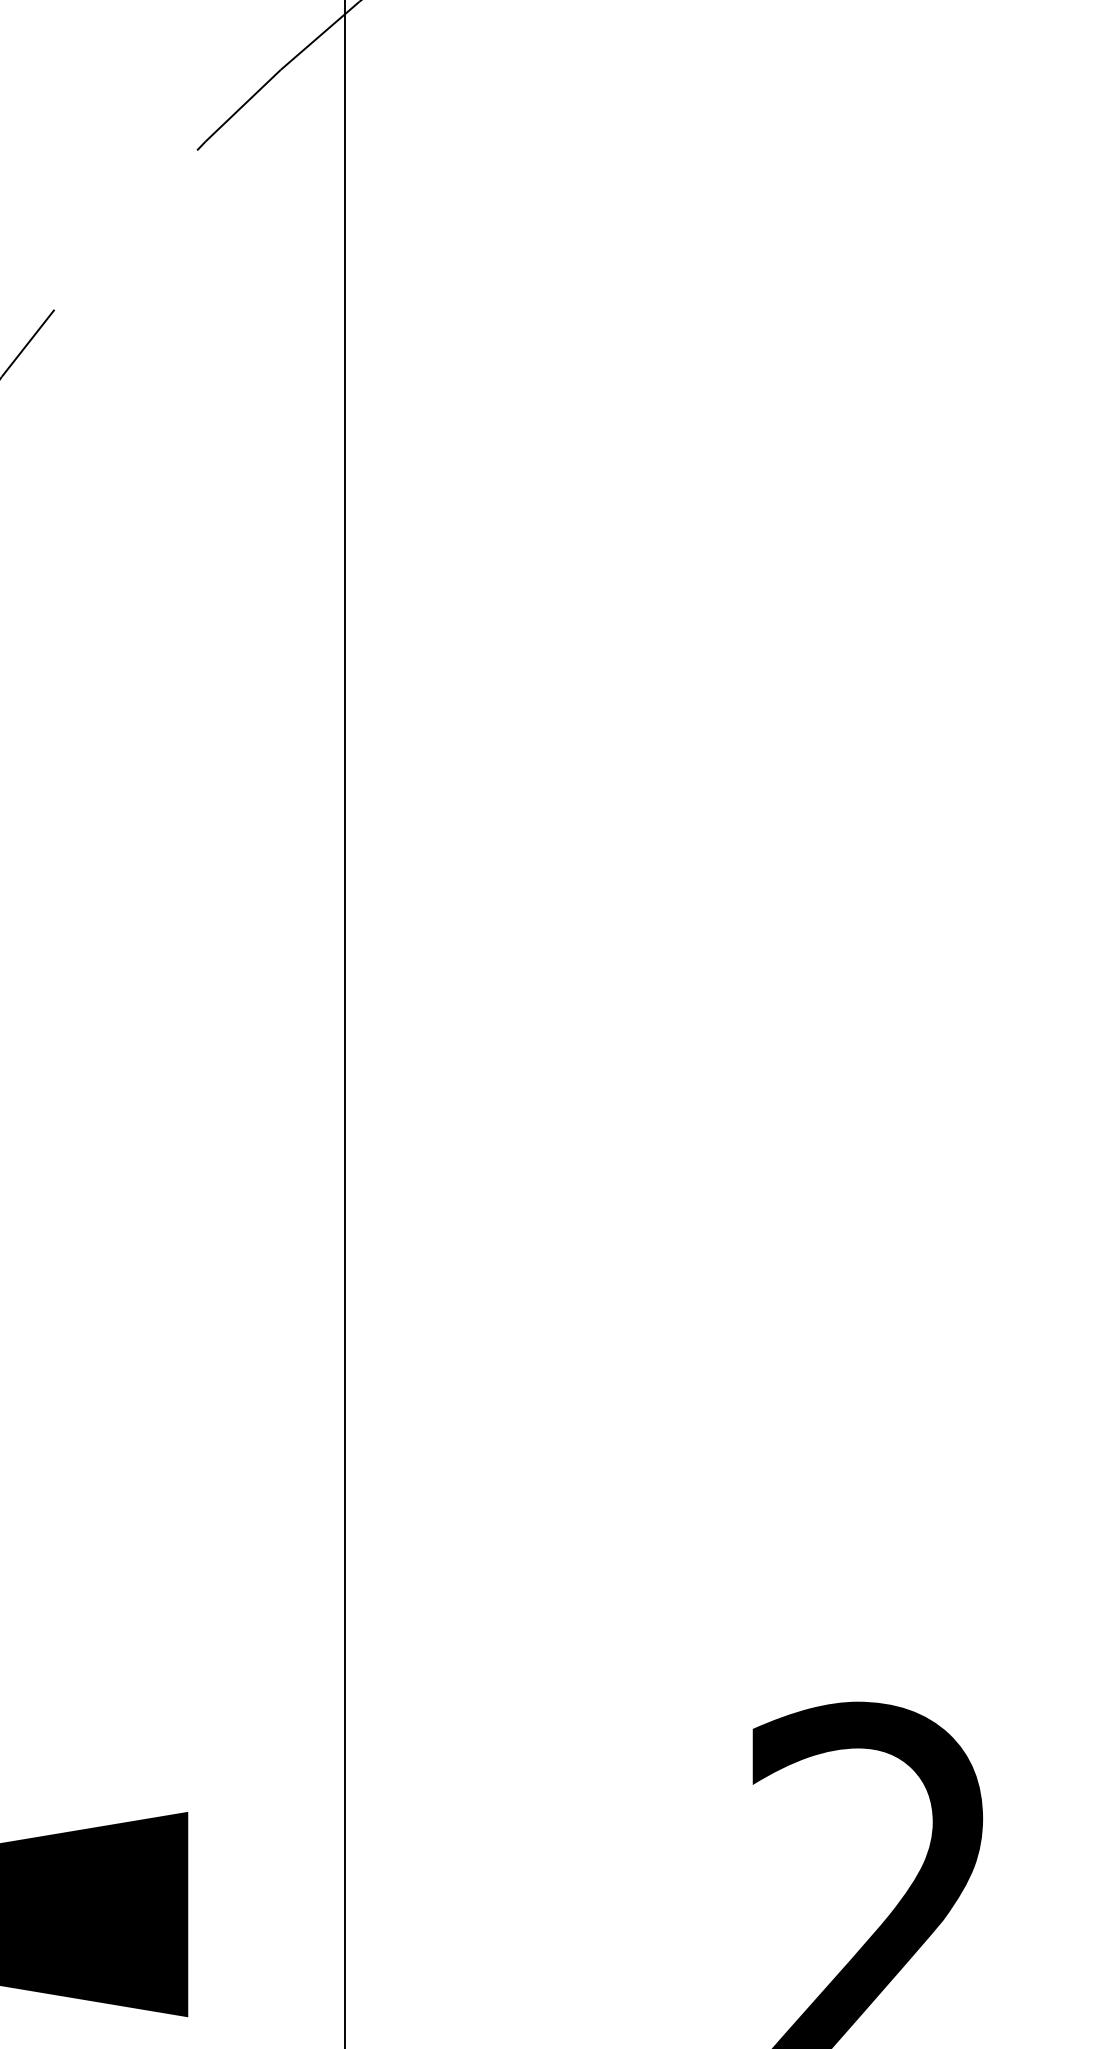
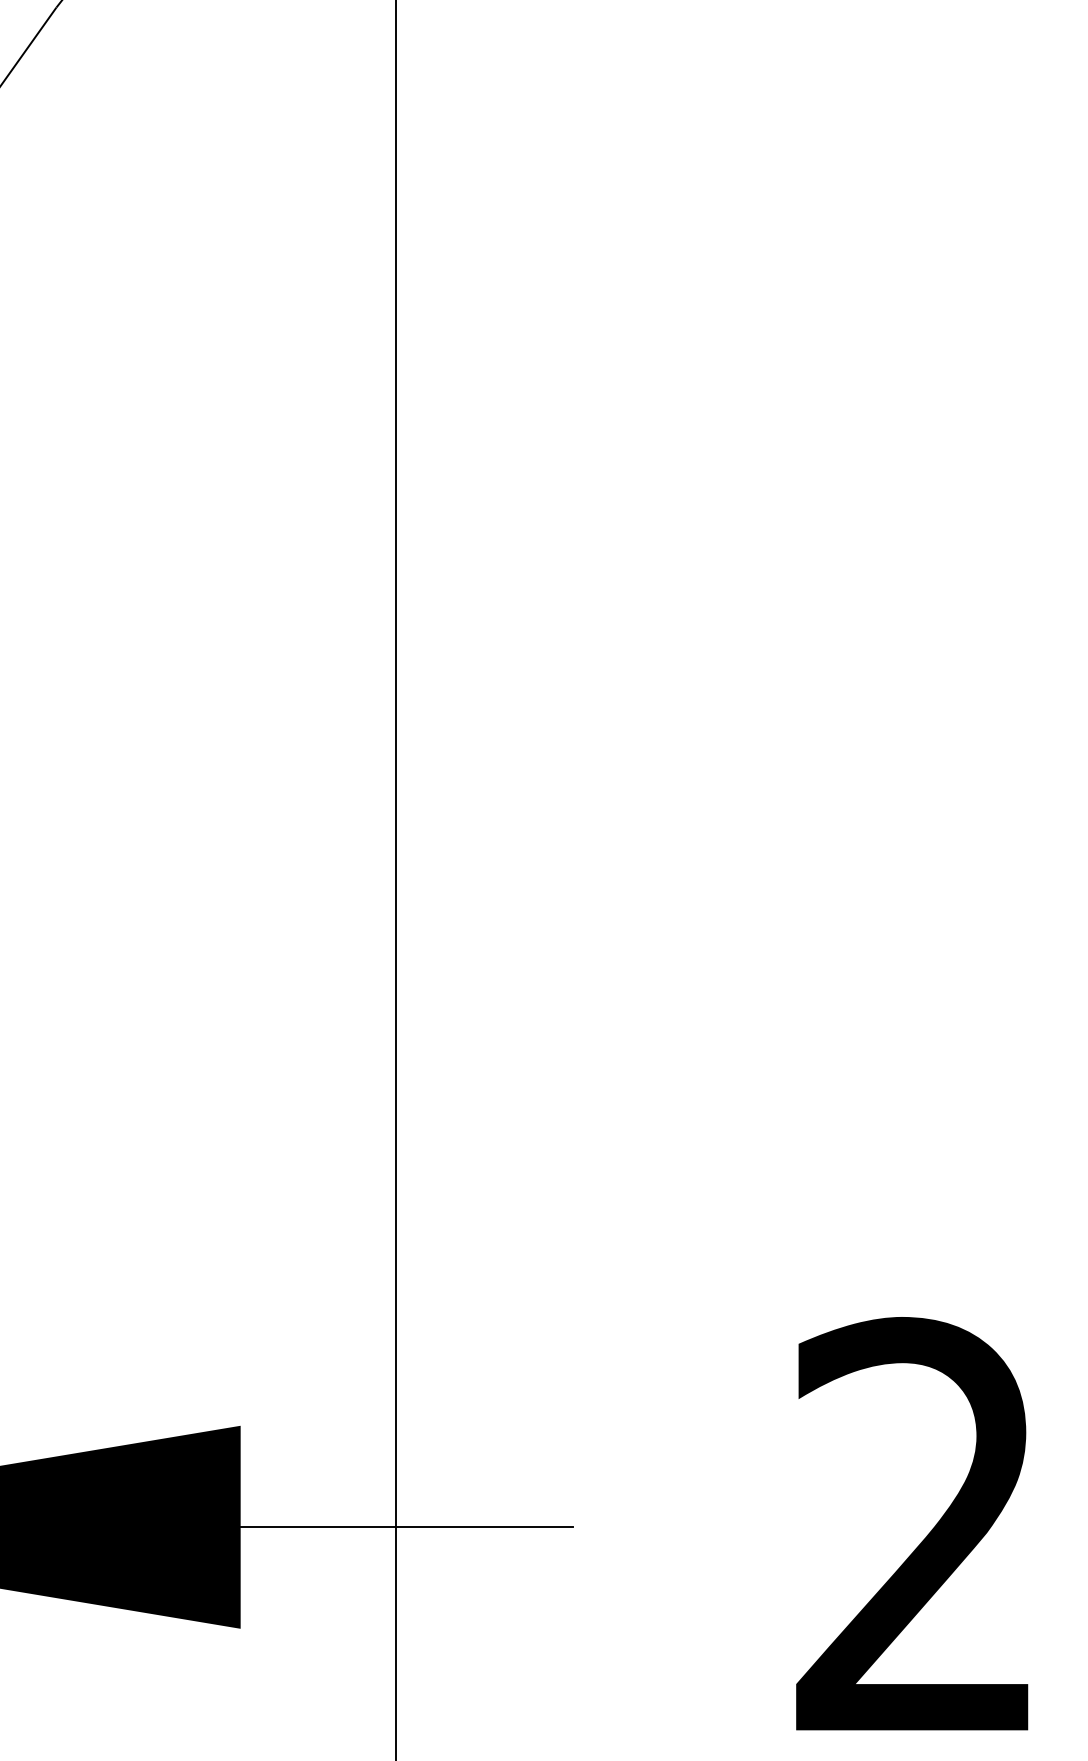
line: (356, 1914) -> (406, 1527), added

